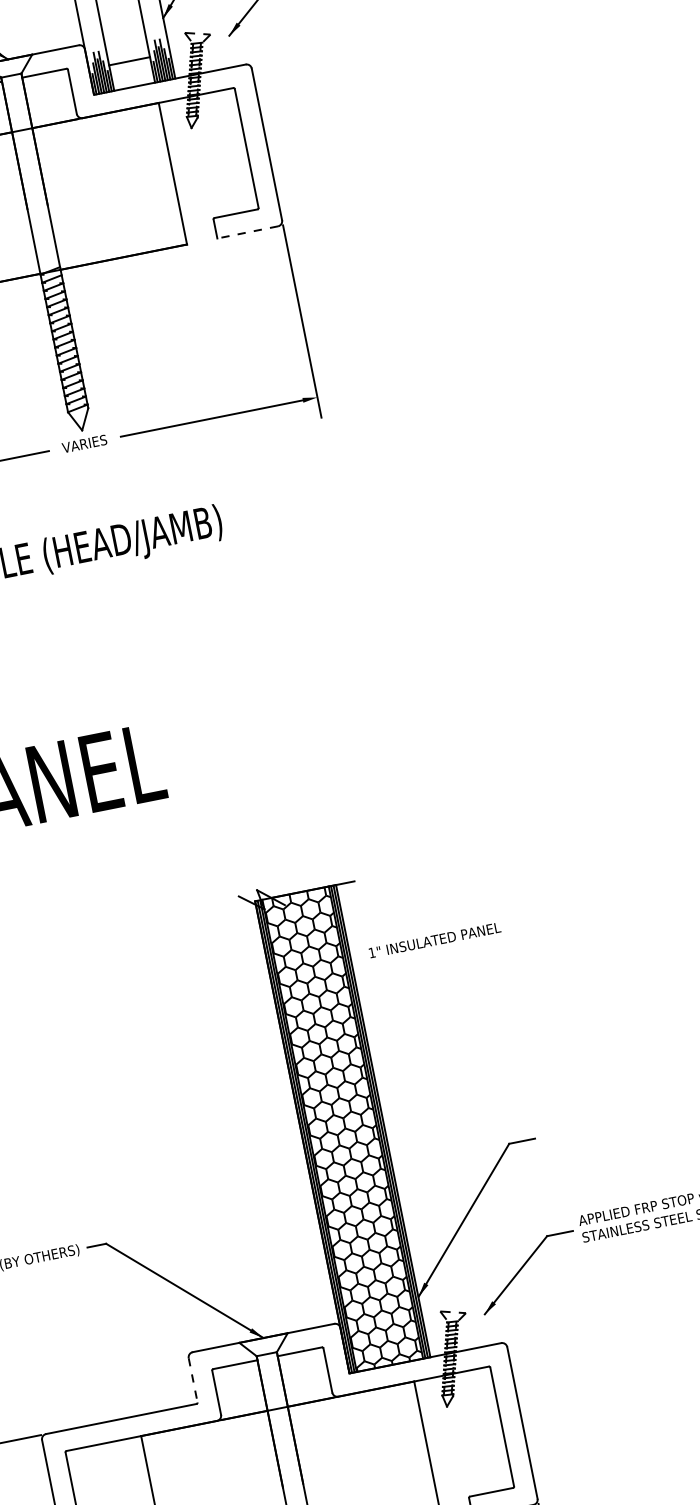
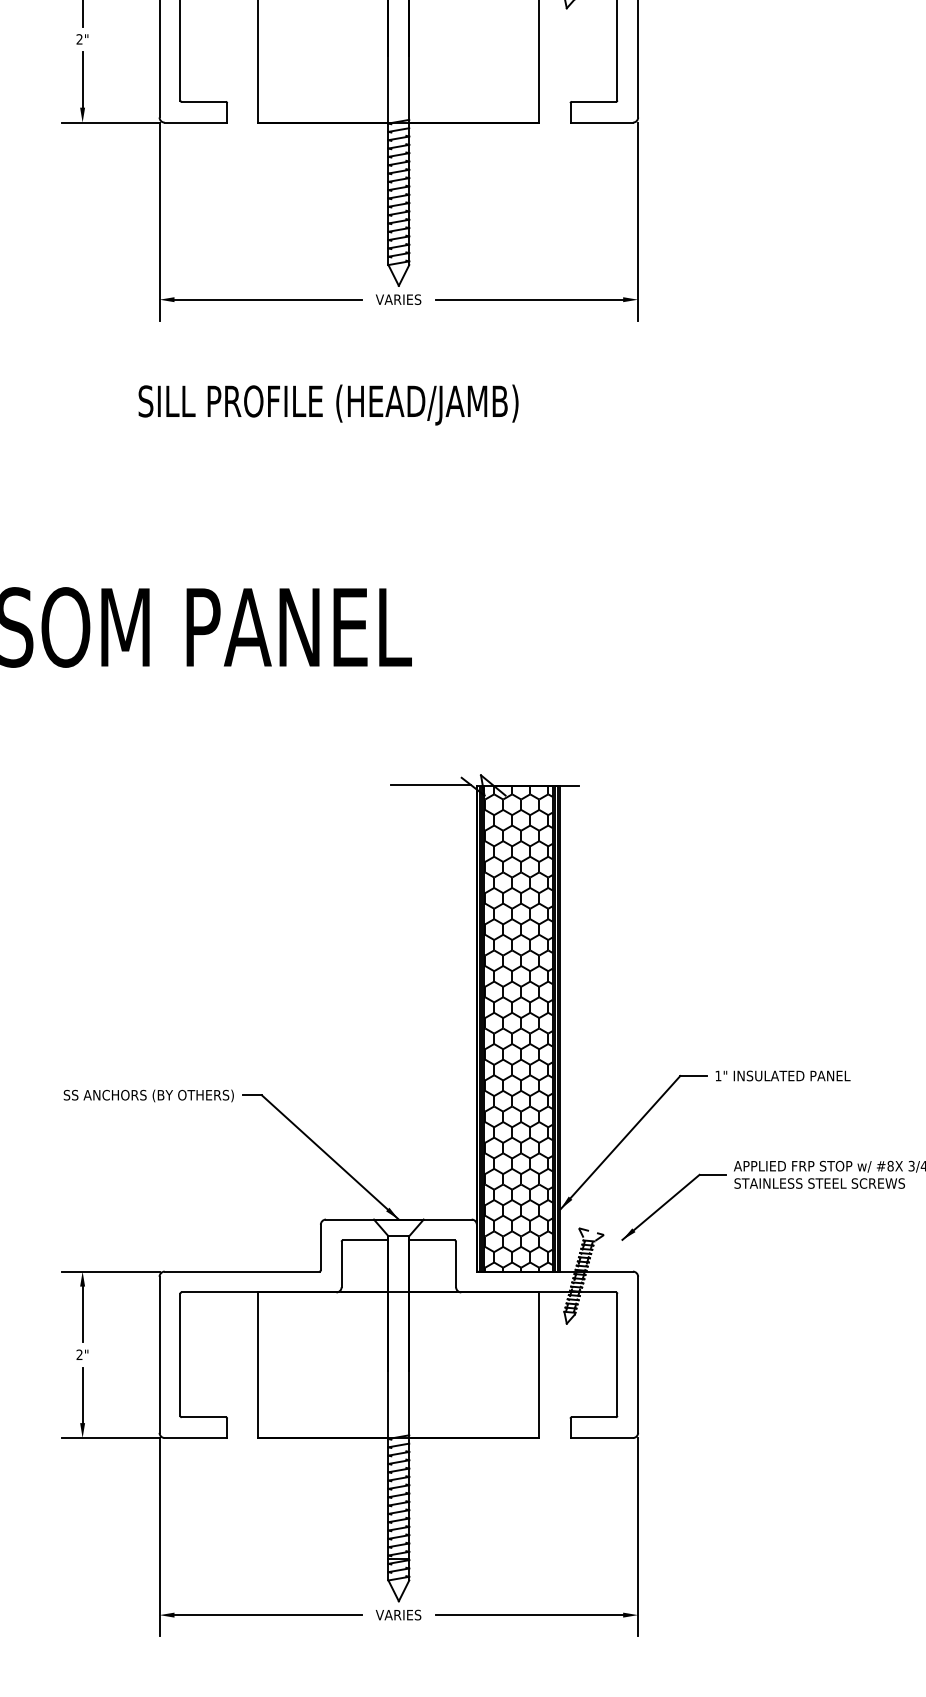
line: (247, 232) -> (601, 122), dashed -> solid
line: (210, 909) -> (431, 785), added
text: (434, 939) -> (782, 1075), moved
line: (192, 1380) -> (320, 1247), dashed -> solid

